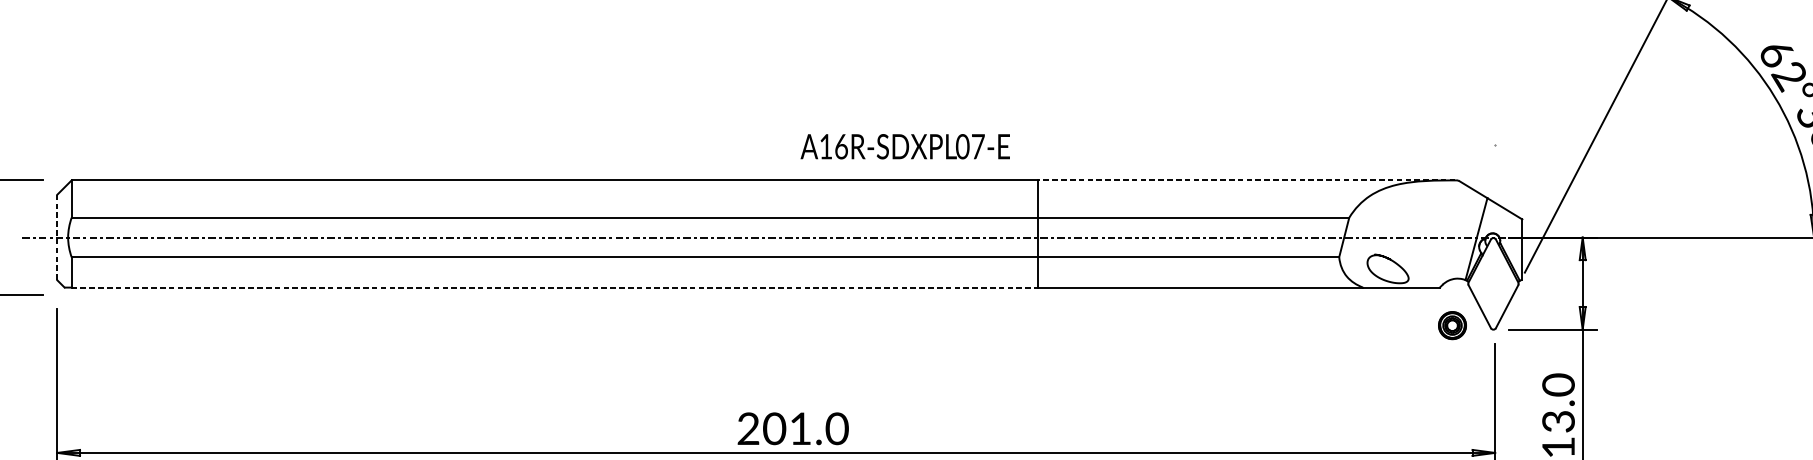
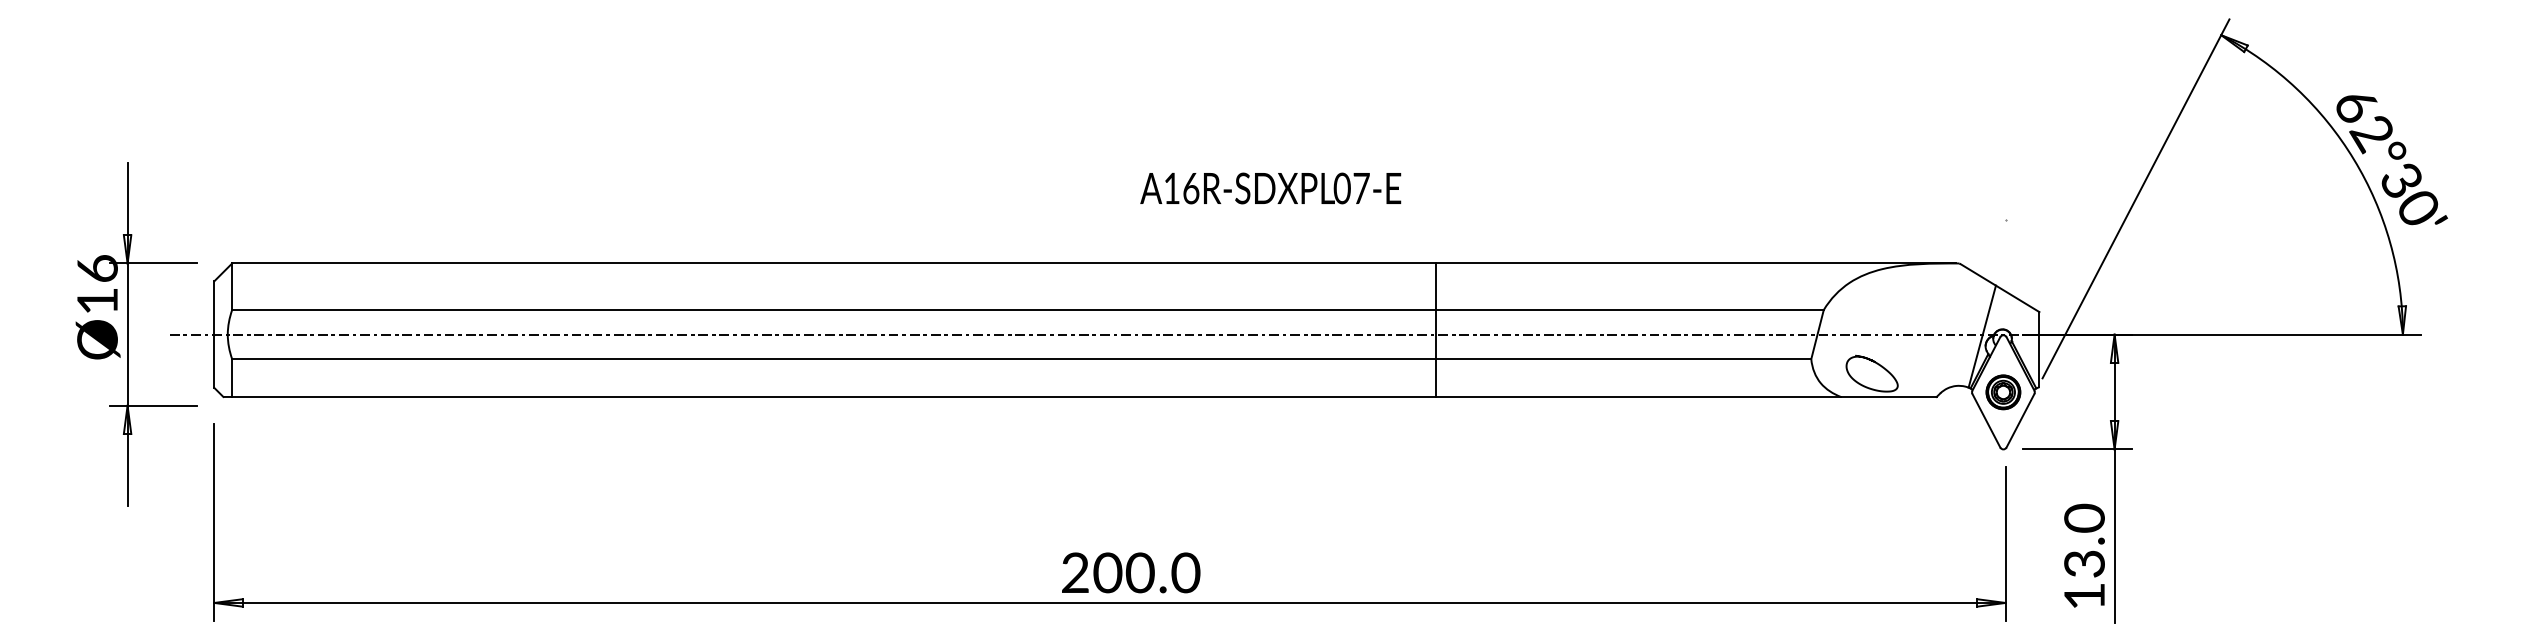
text: (905, 146) -> (1270, 188), moved
line: (1247, 180) -> (1696, 263), dashed -> solid
line: (57, 238) -> (214, 335), dashed -> solid
line: (555, 287) -> (834, 396), dashed -> solid
part: (1452, 325) -> (2003, 392), moved
text: (799, 428) -> (1139, 572), 201.0 -> 200.0

